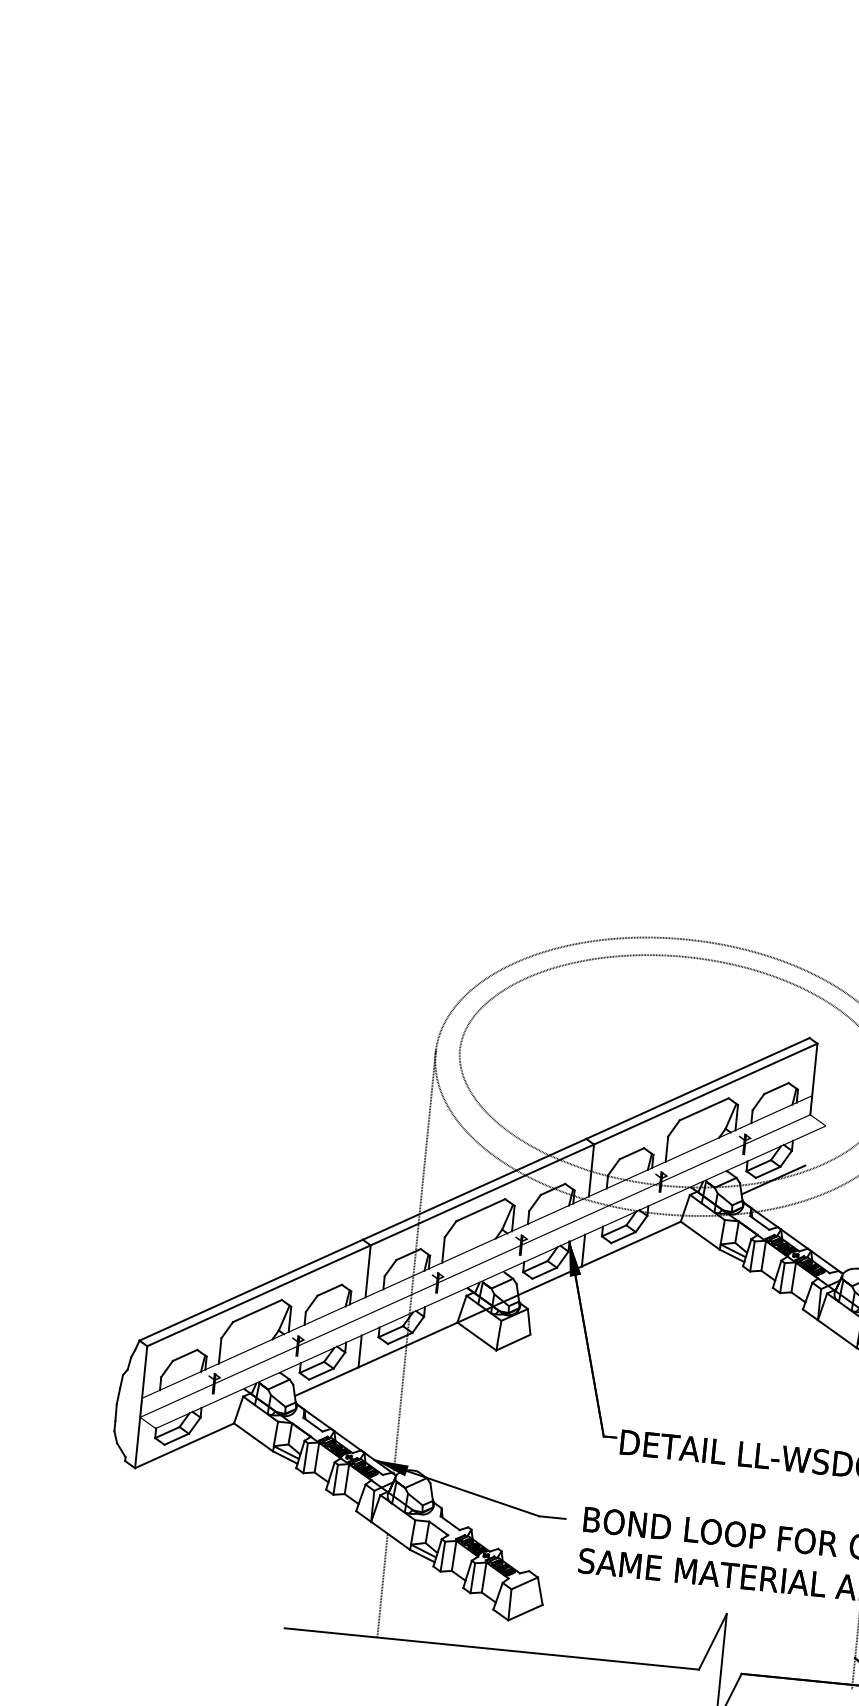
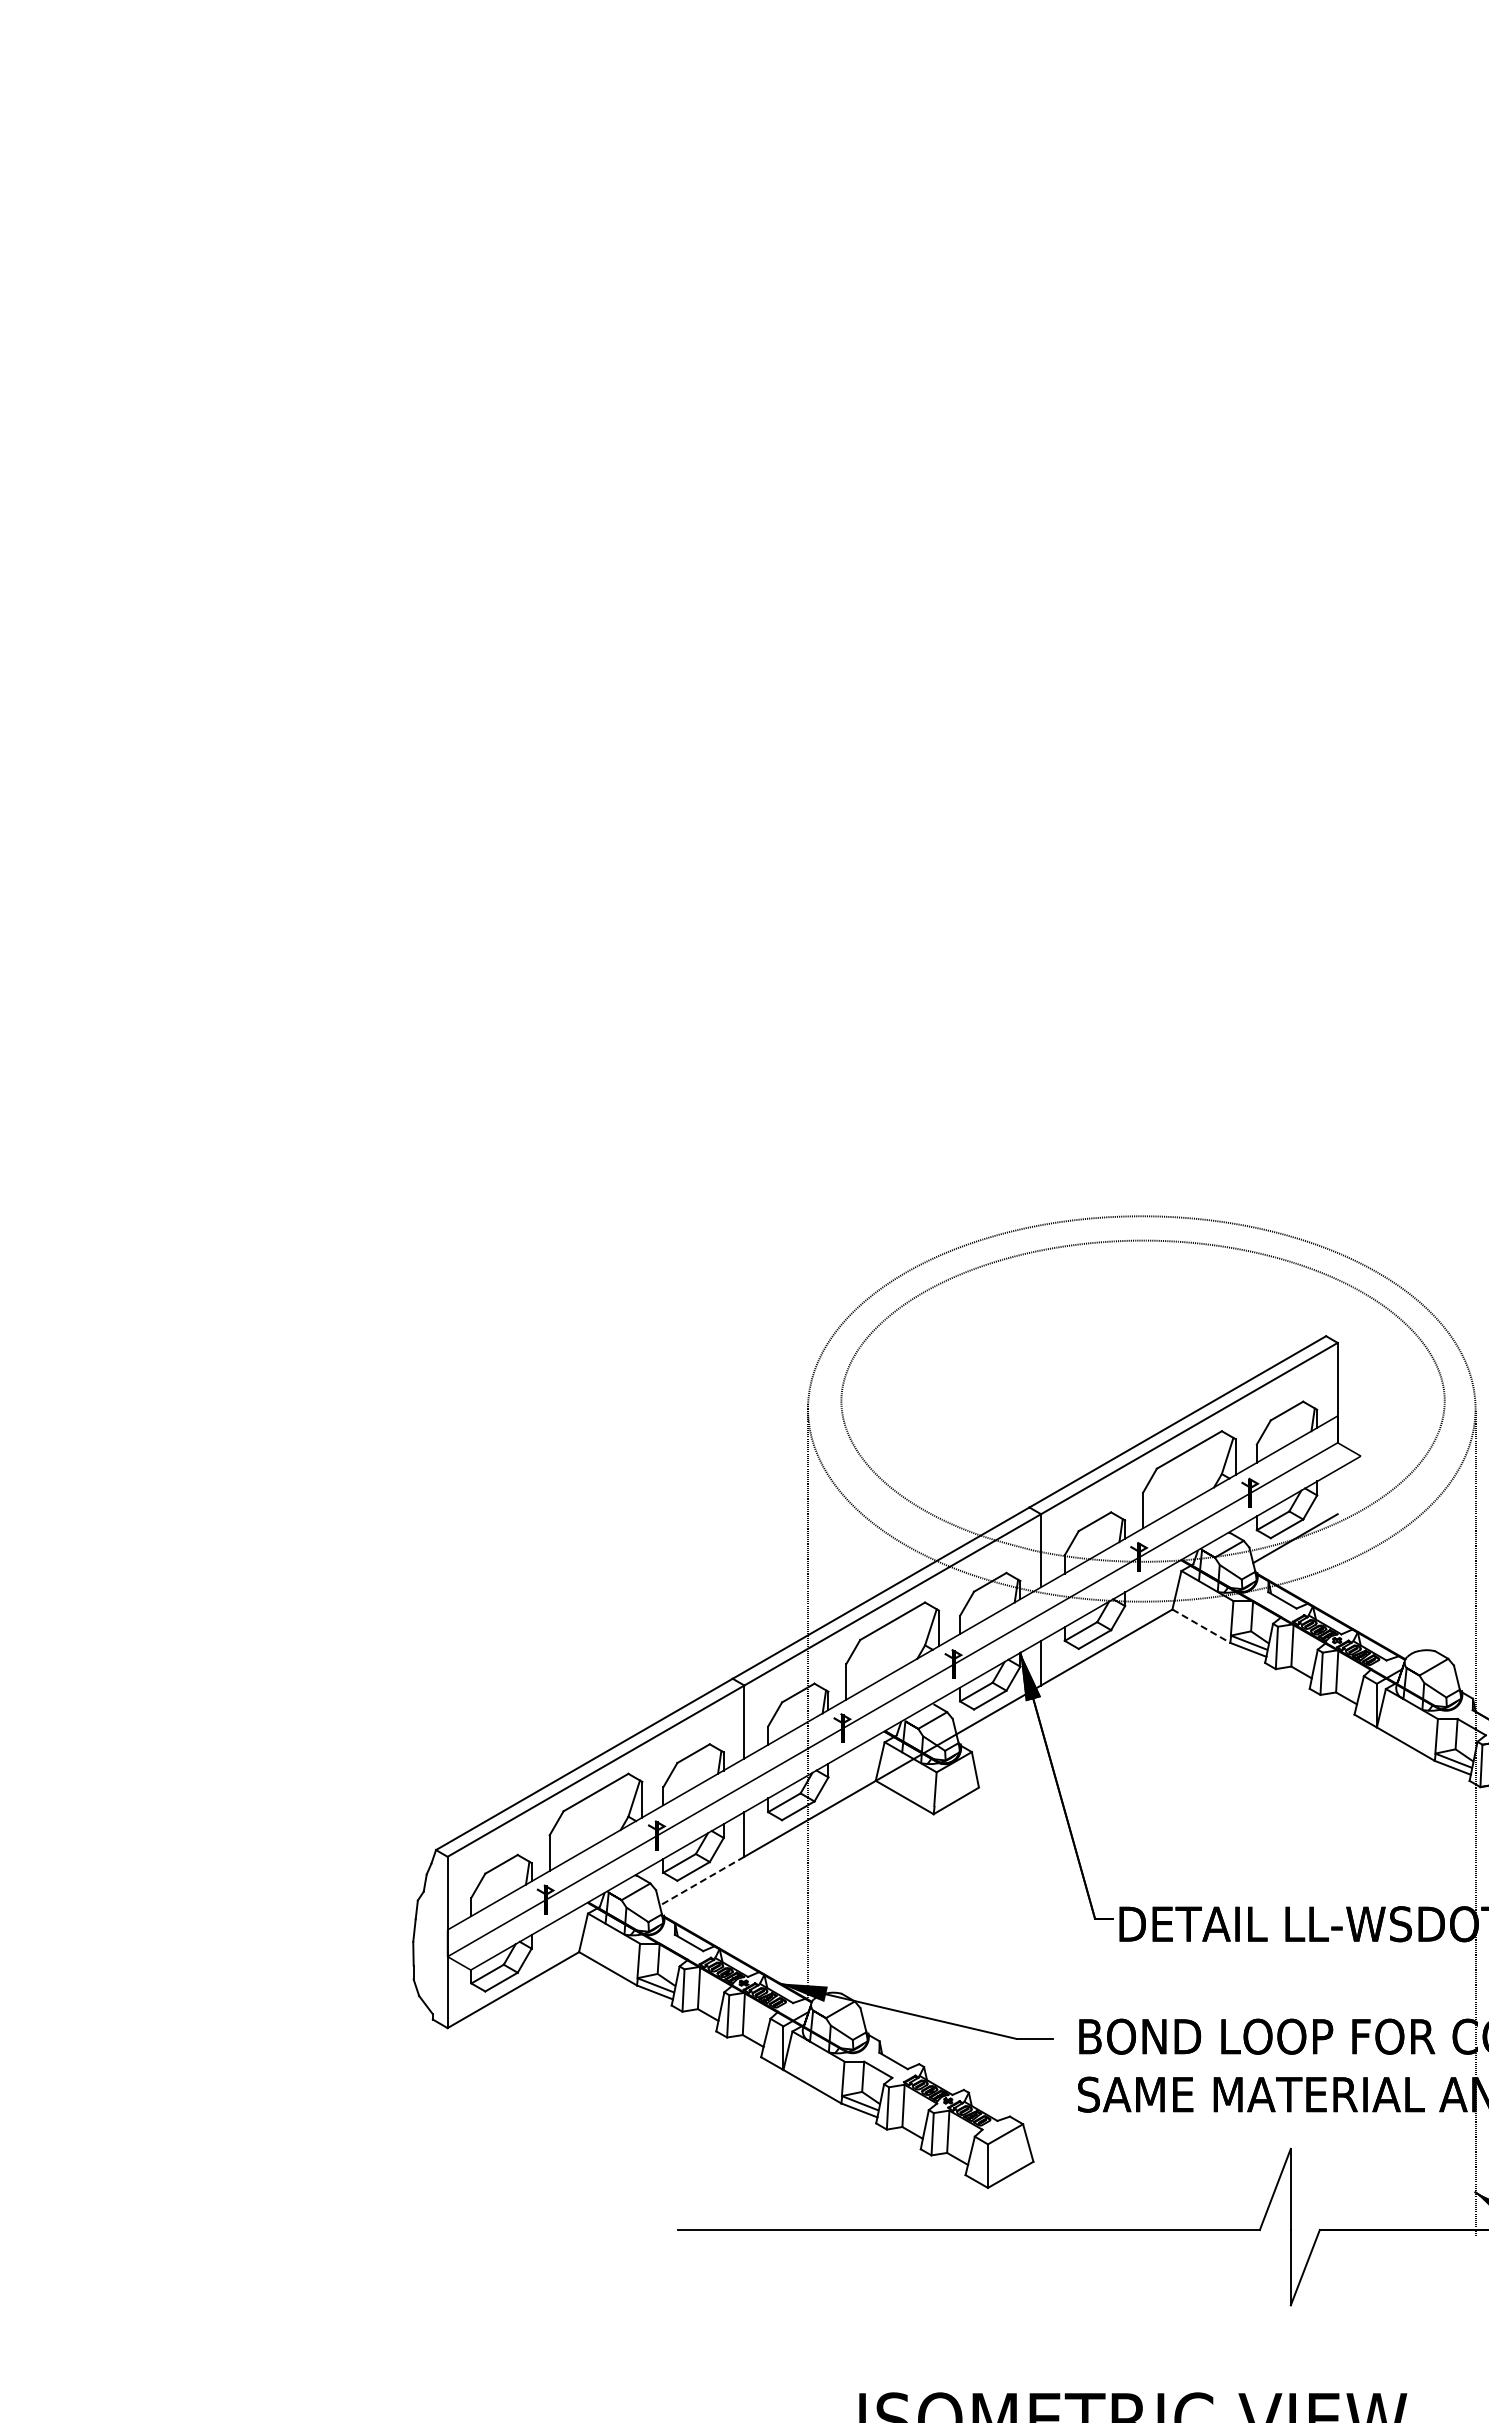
line: (700, 1235) -> (1201, 1626), solid -> dashed
line: (326, 1381) -> (702, 1881), solid -> dashed
line: (382, 1585) -> (808, 2157), removed

